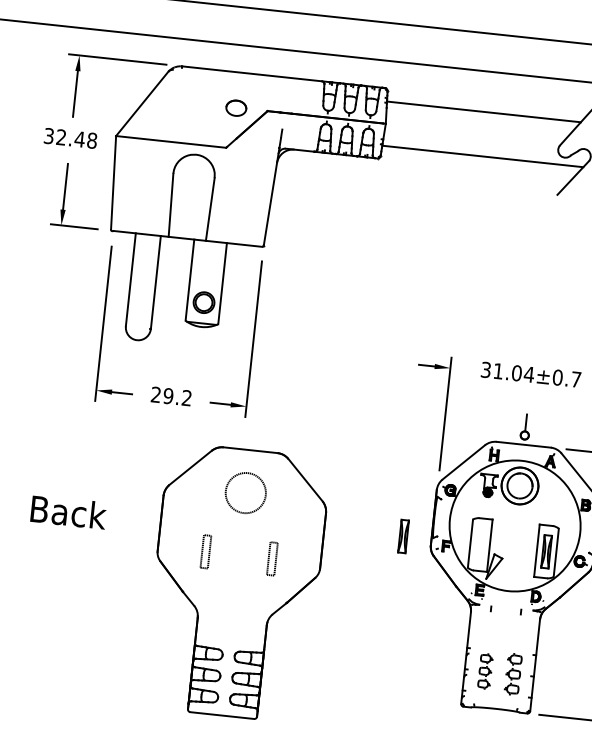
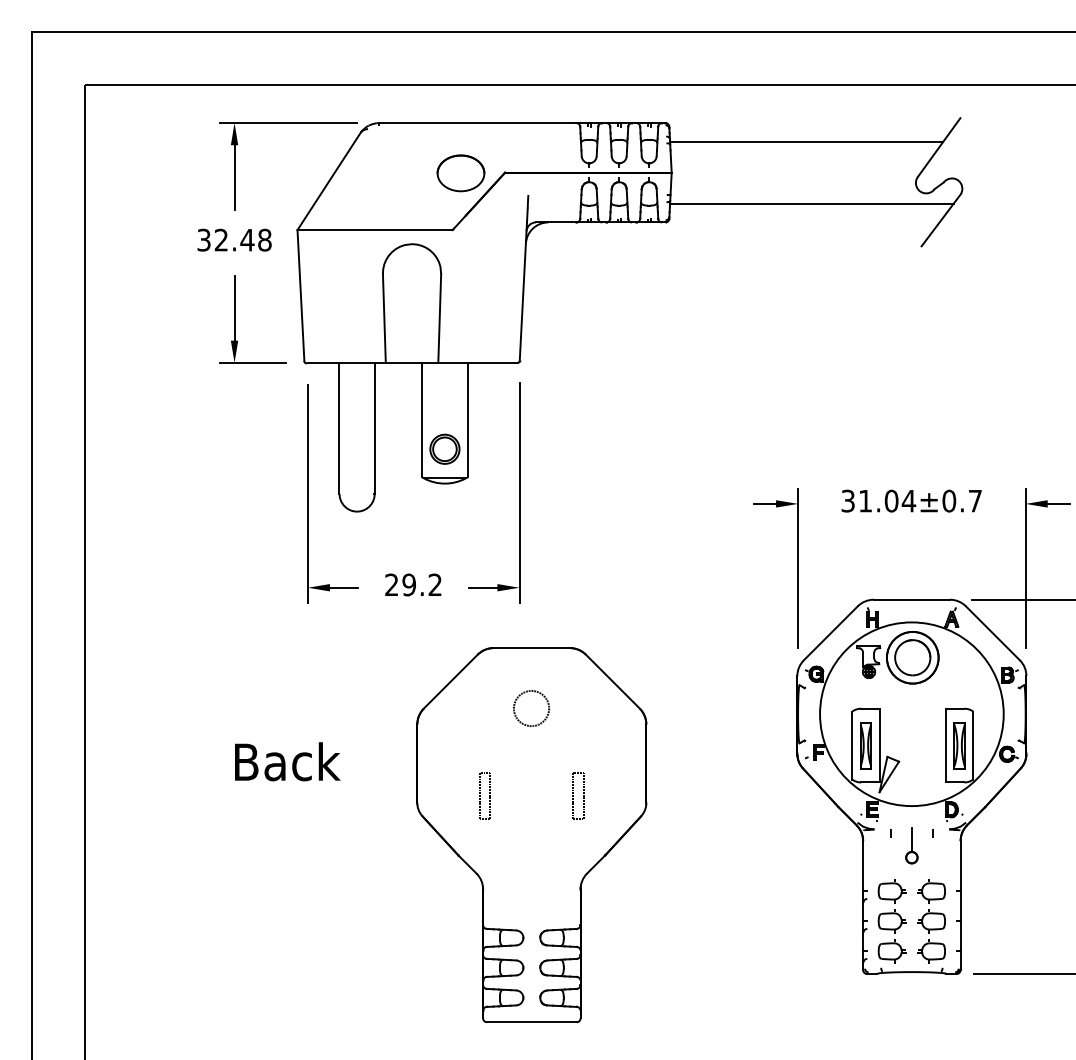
part: (235, 108) -> (460, 173), size x1.67
part: (525, 426) -> (911, 845), moved
circle: (245, 493) -> (531, 708), size x0.62
part: (403, 536) -> (865, 745), moved
part: (484, 671) -> (891, 921), size x1.67
part: (513, 674) -> (931, 921), size x1.43

